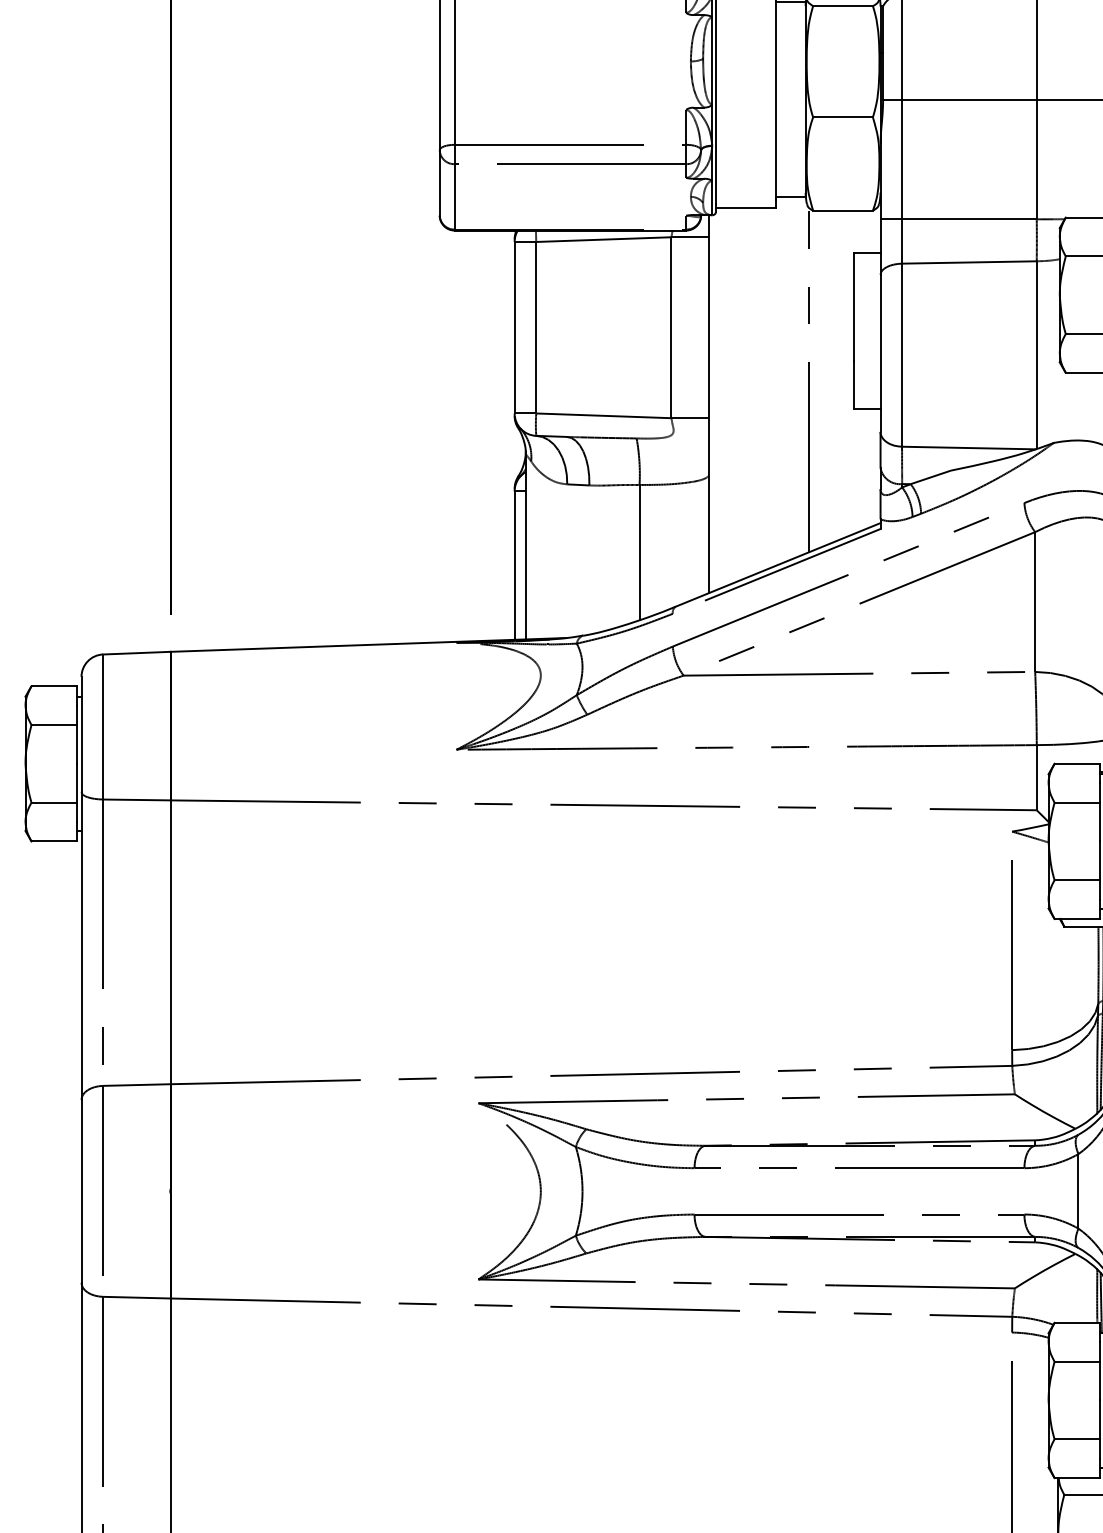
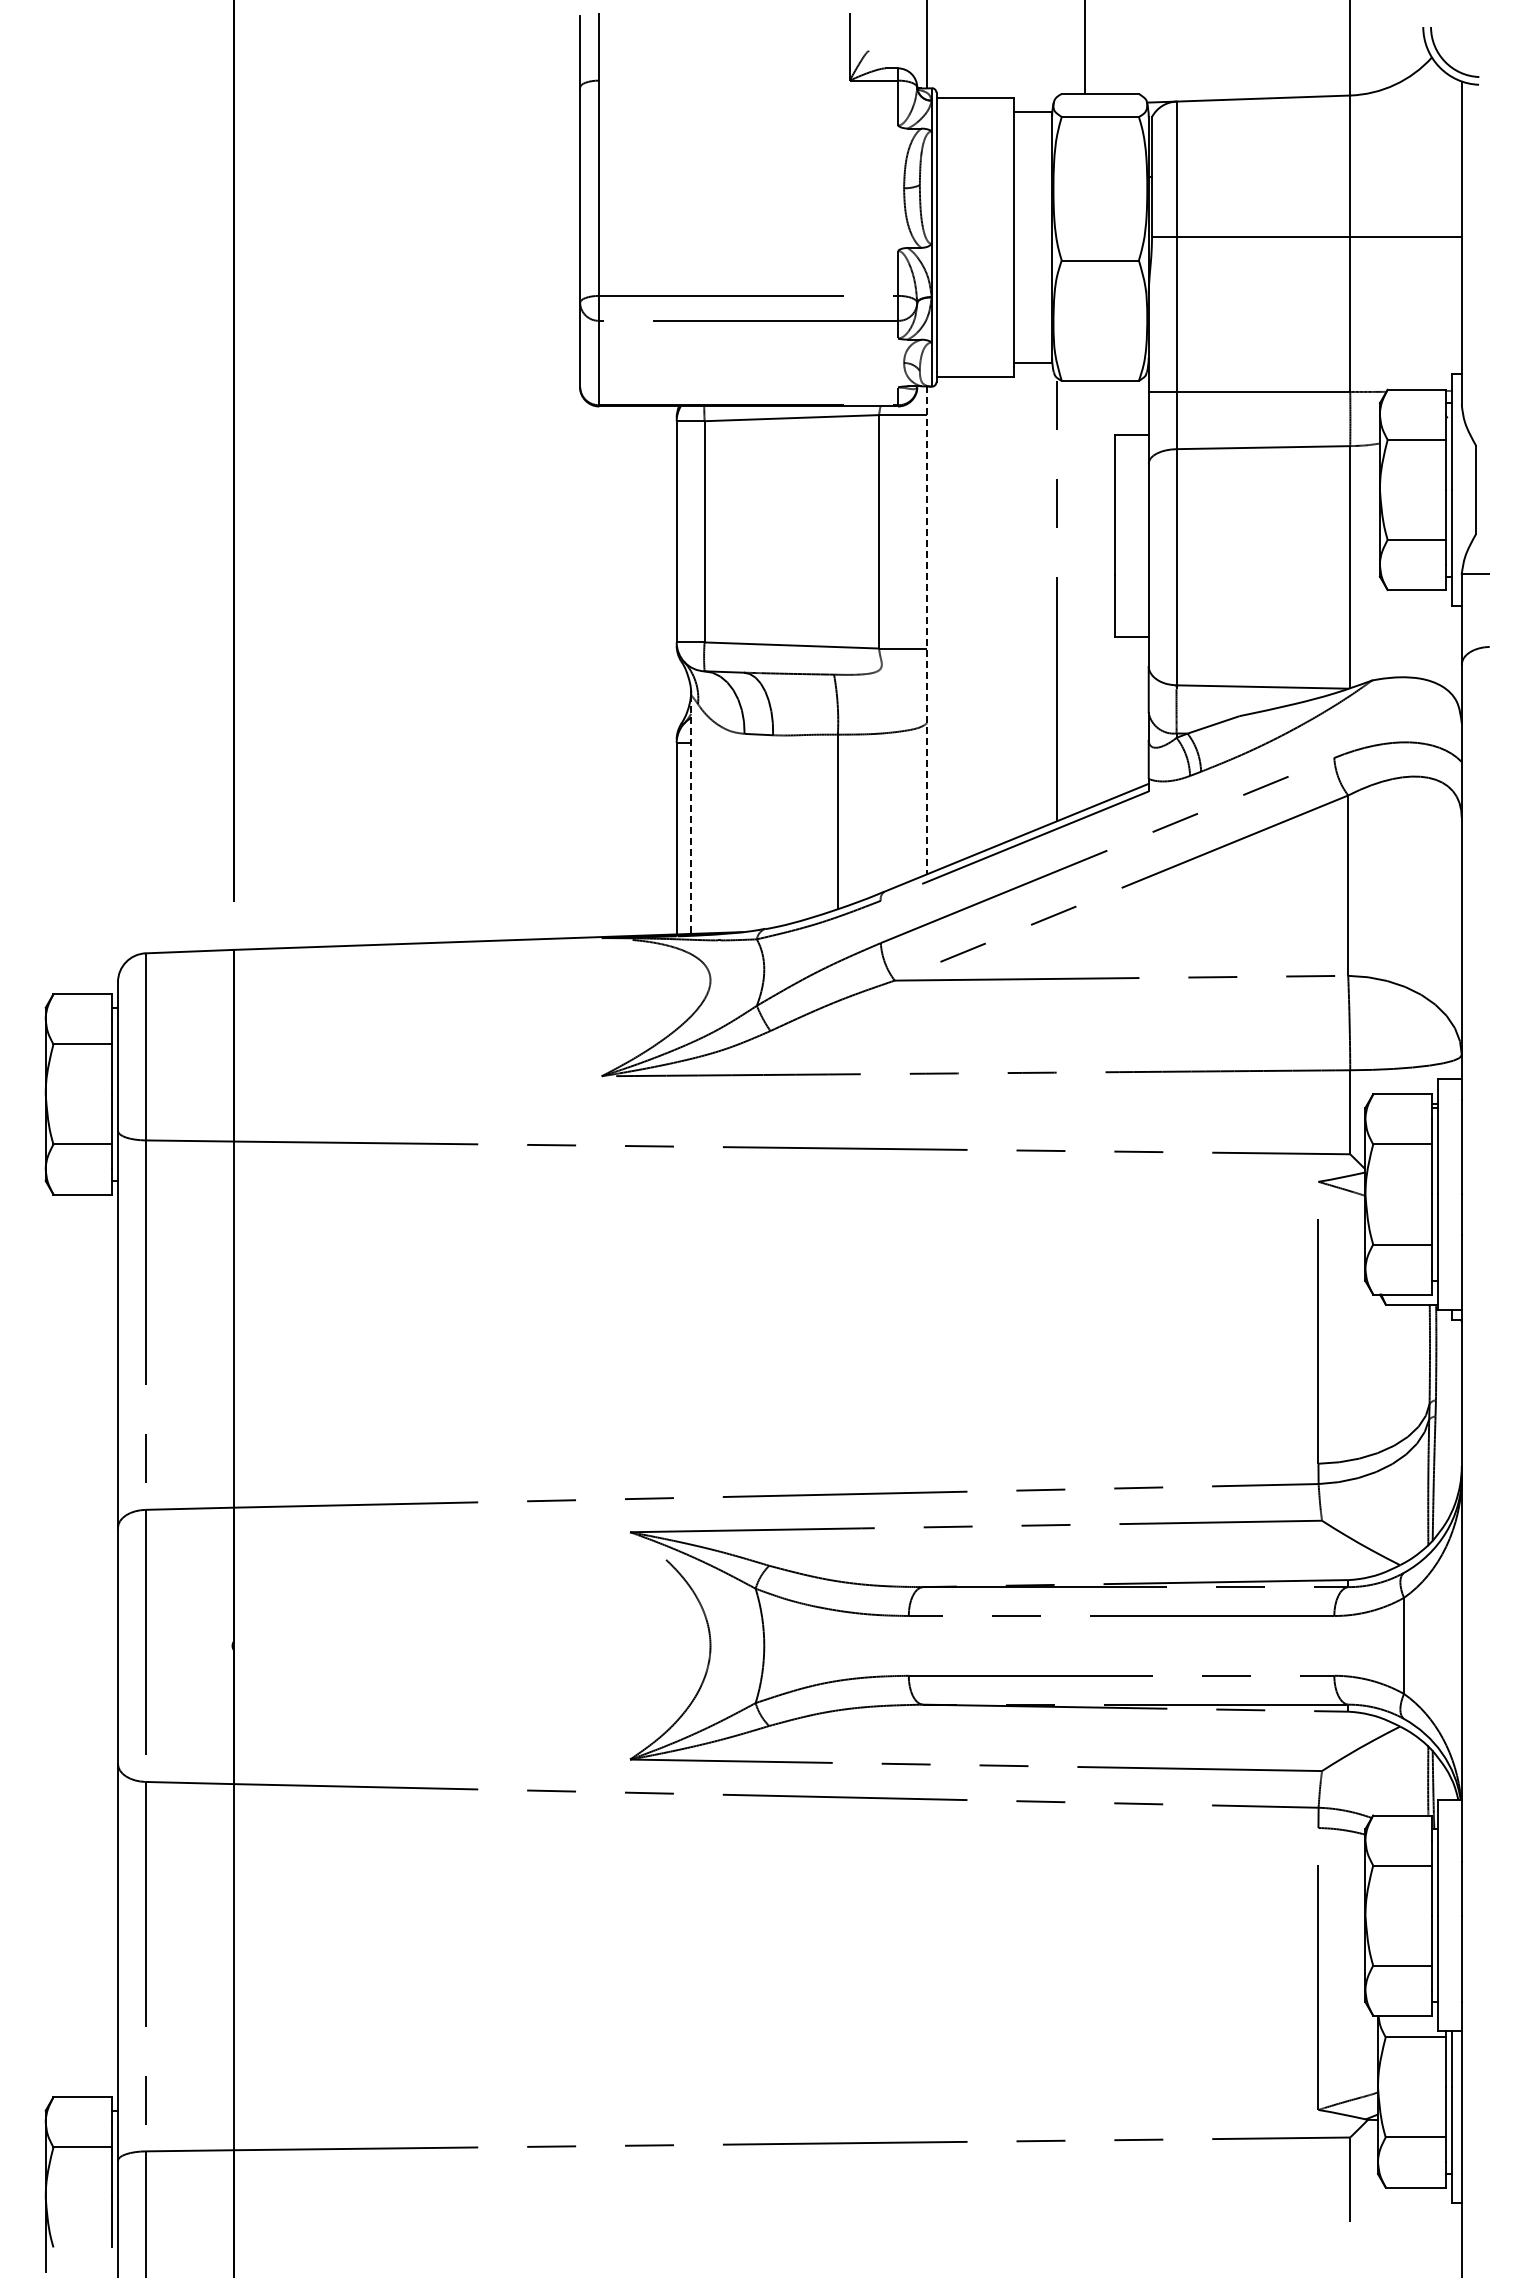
line: (709, 404) -> (927, 630), solid -> dashed
line: (526, 547) -> (691, 815), solid -> dashed

